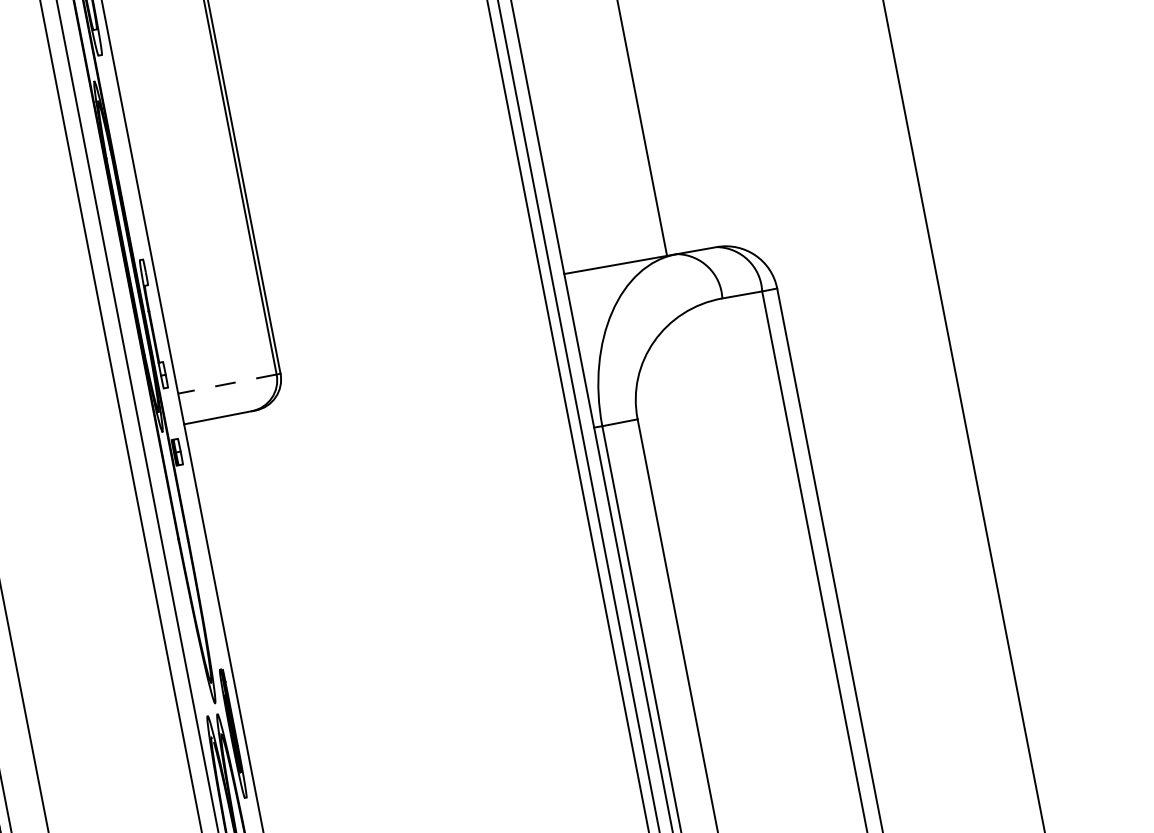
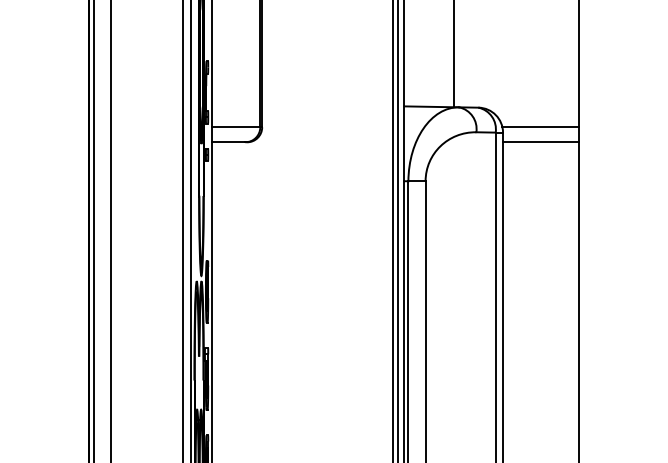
line: (852, 263) -> (540, 127), added
line: (860, 293) -> (541, 142), added
line: (227, 384) -> (236, 127), dashed -> solid

